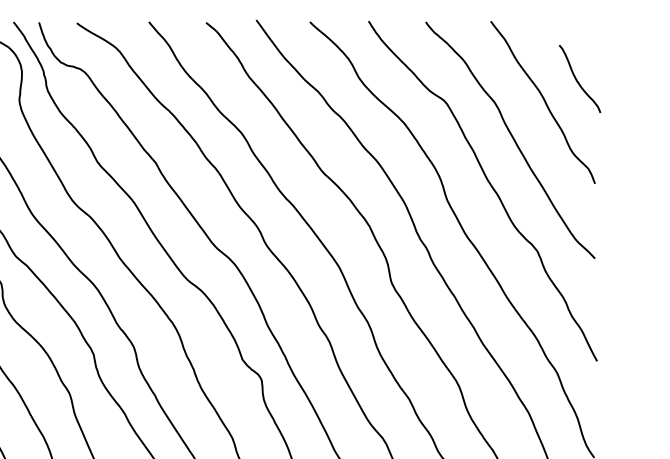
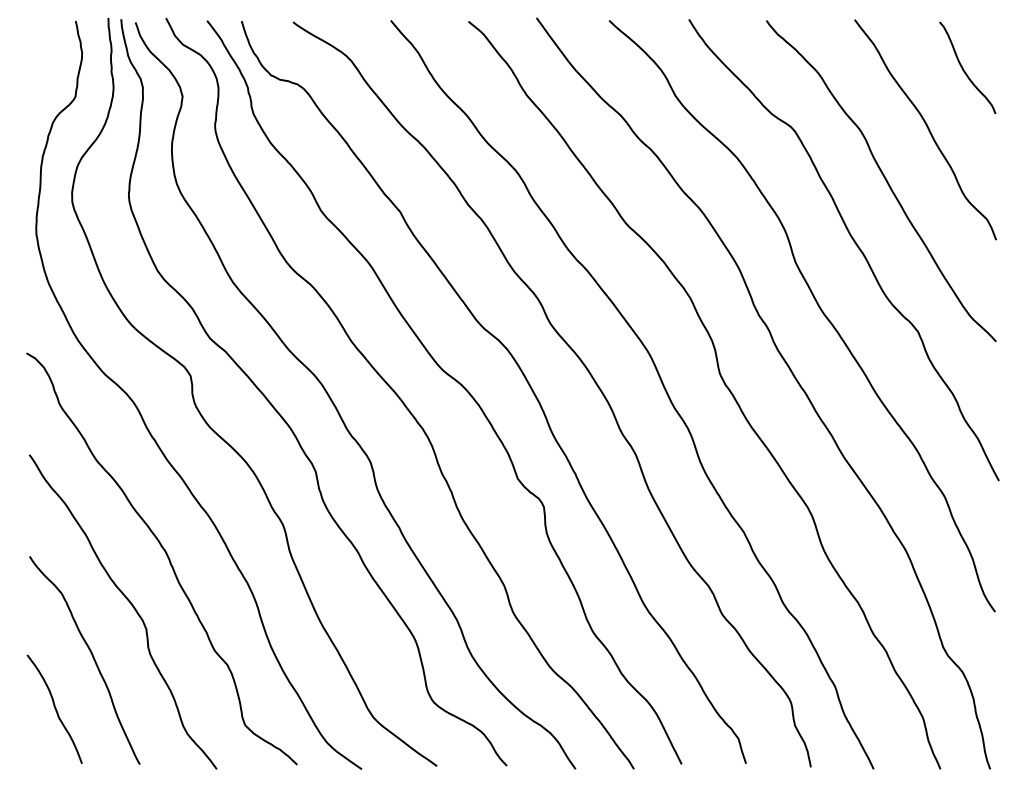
curve: (577, 80) -> (964, 69), moved

